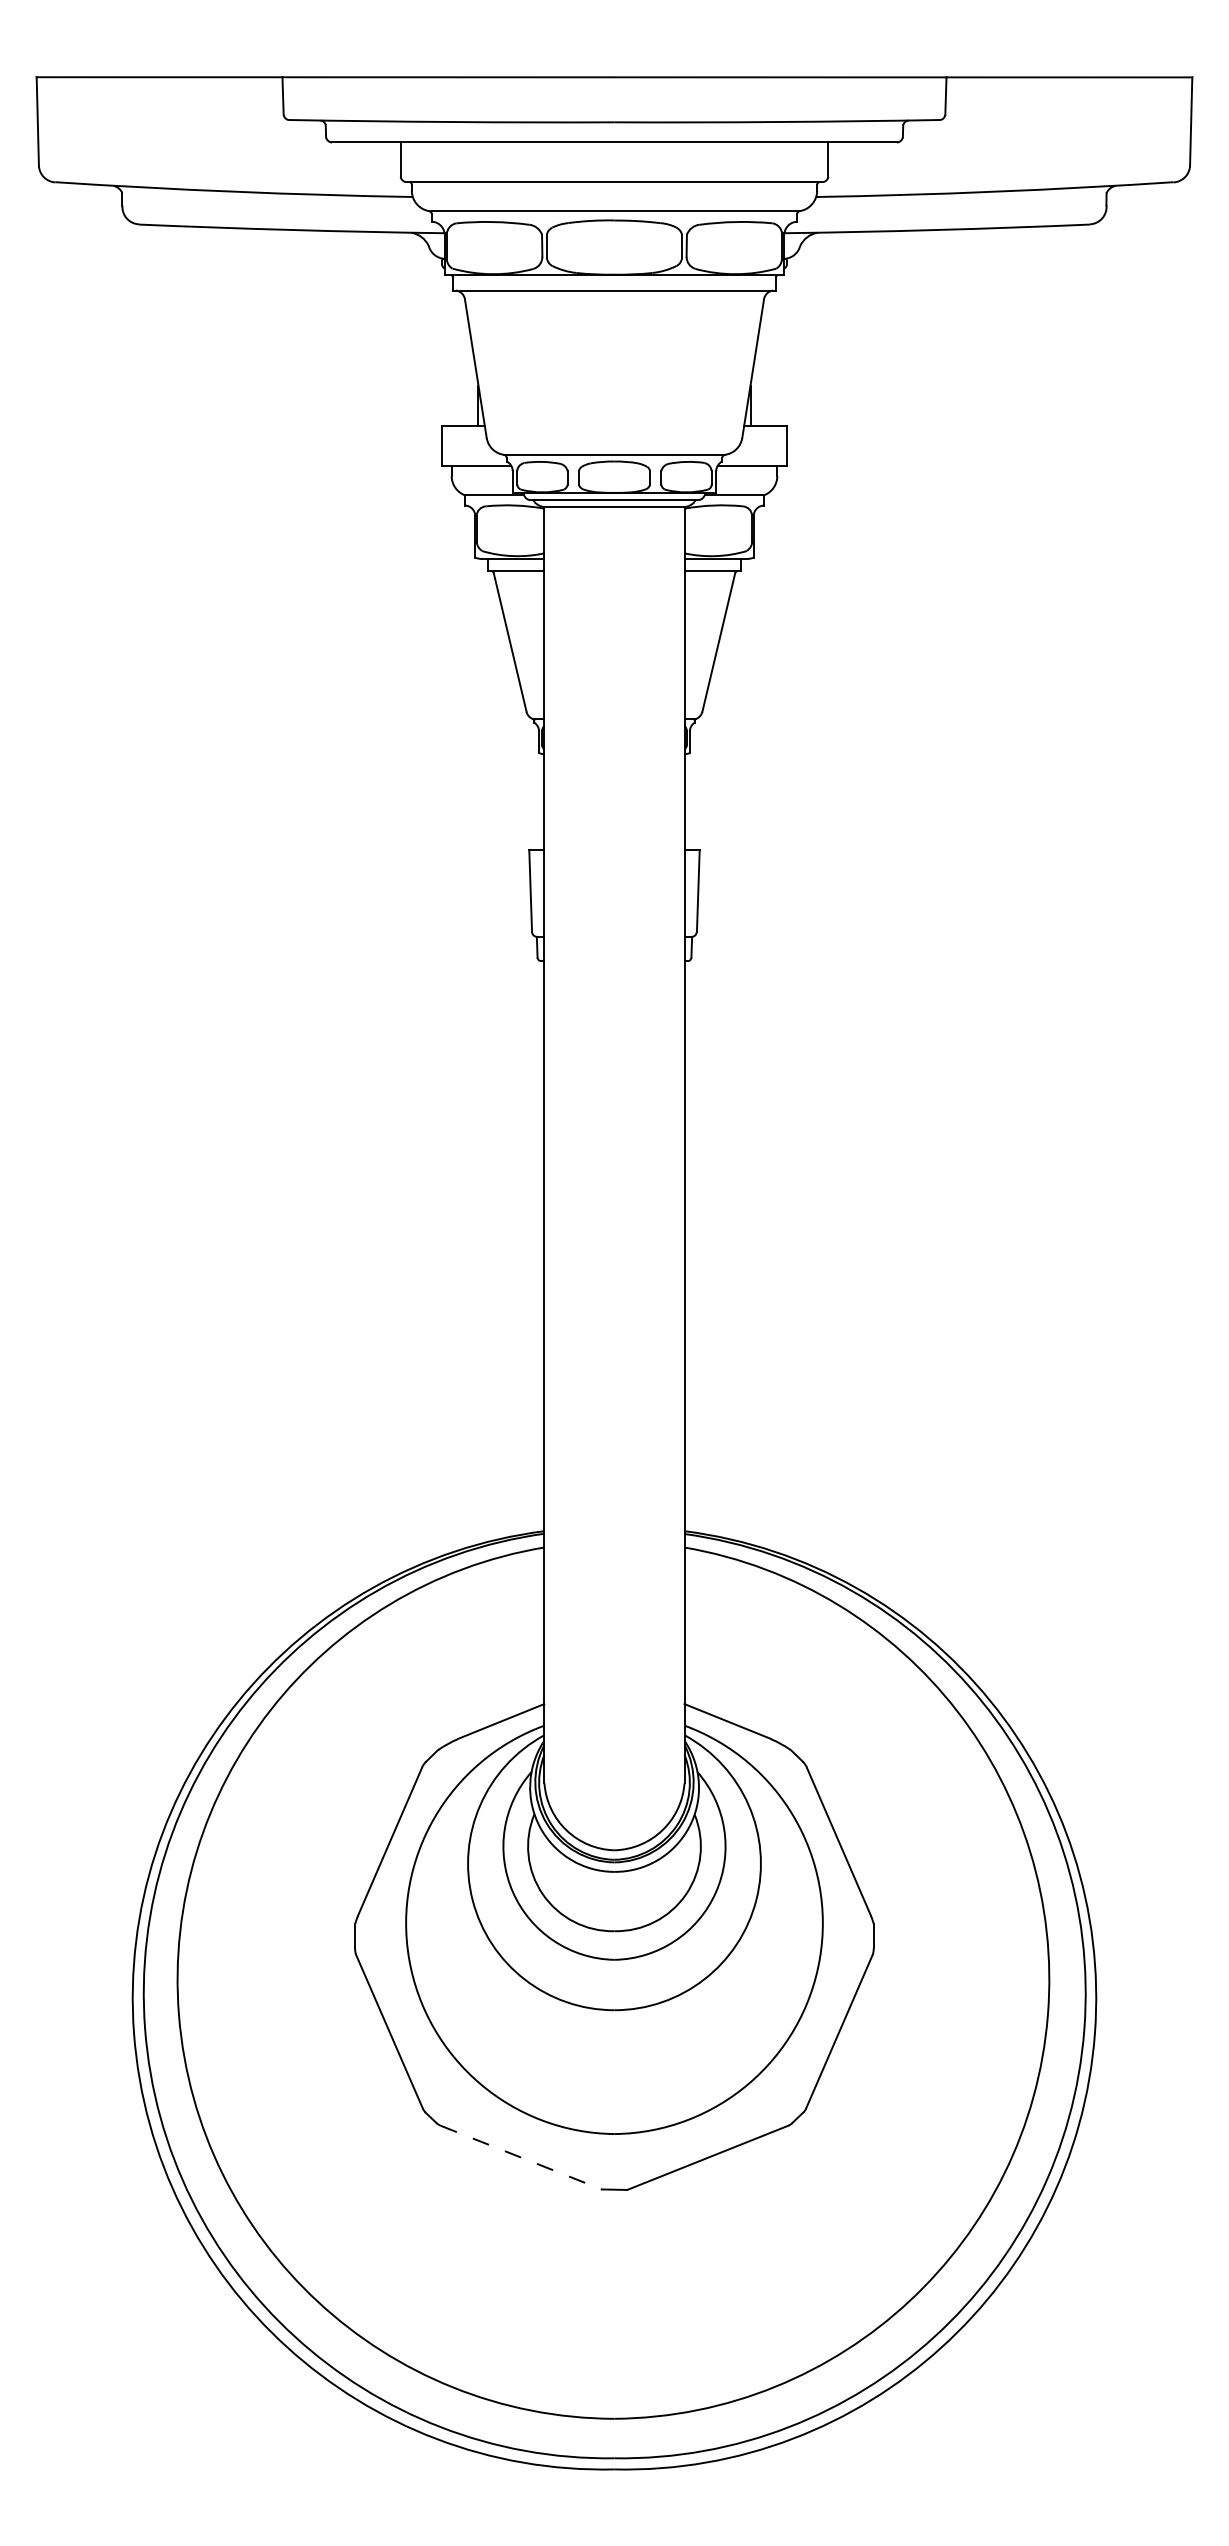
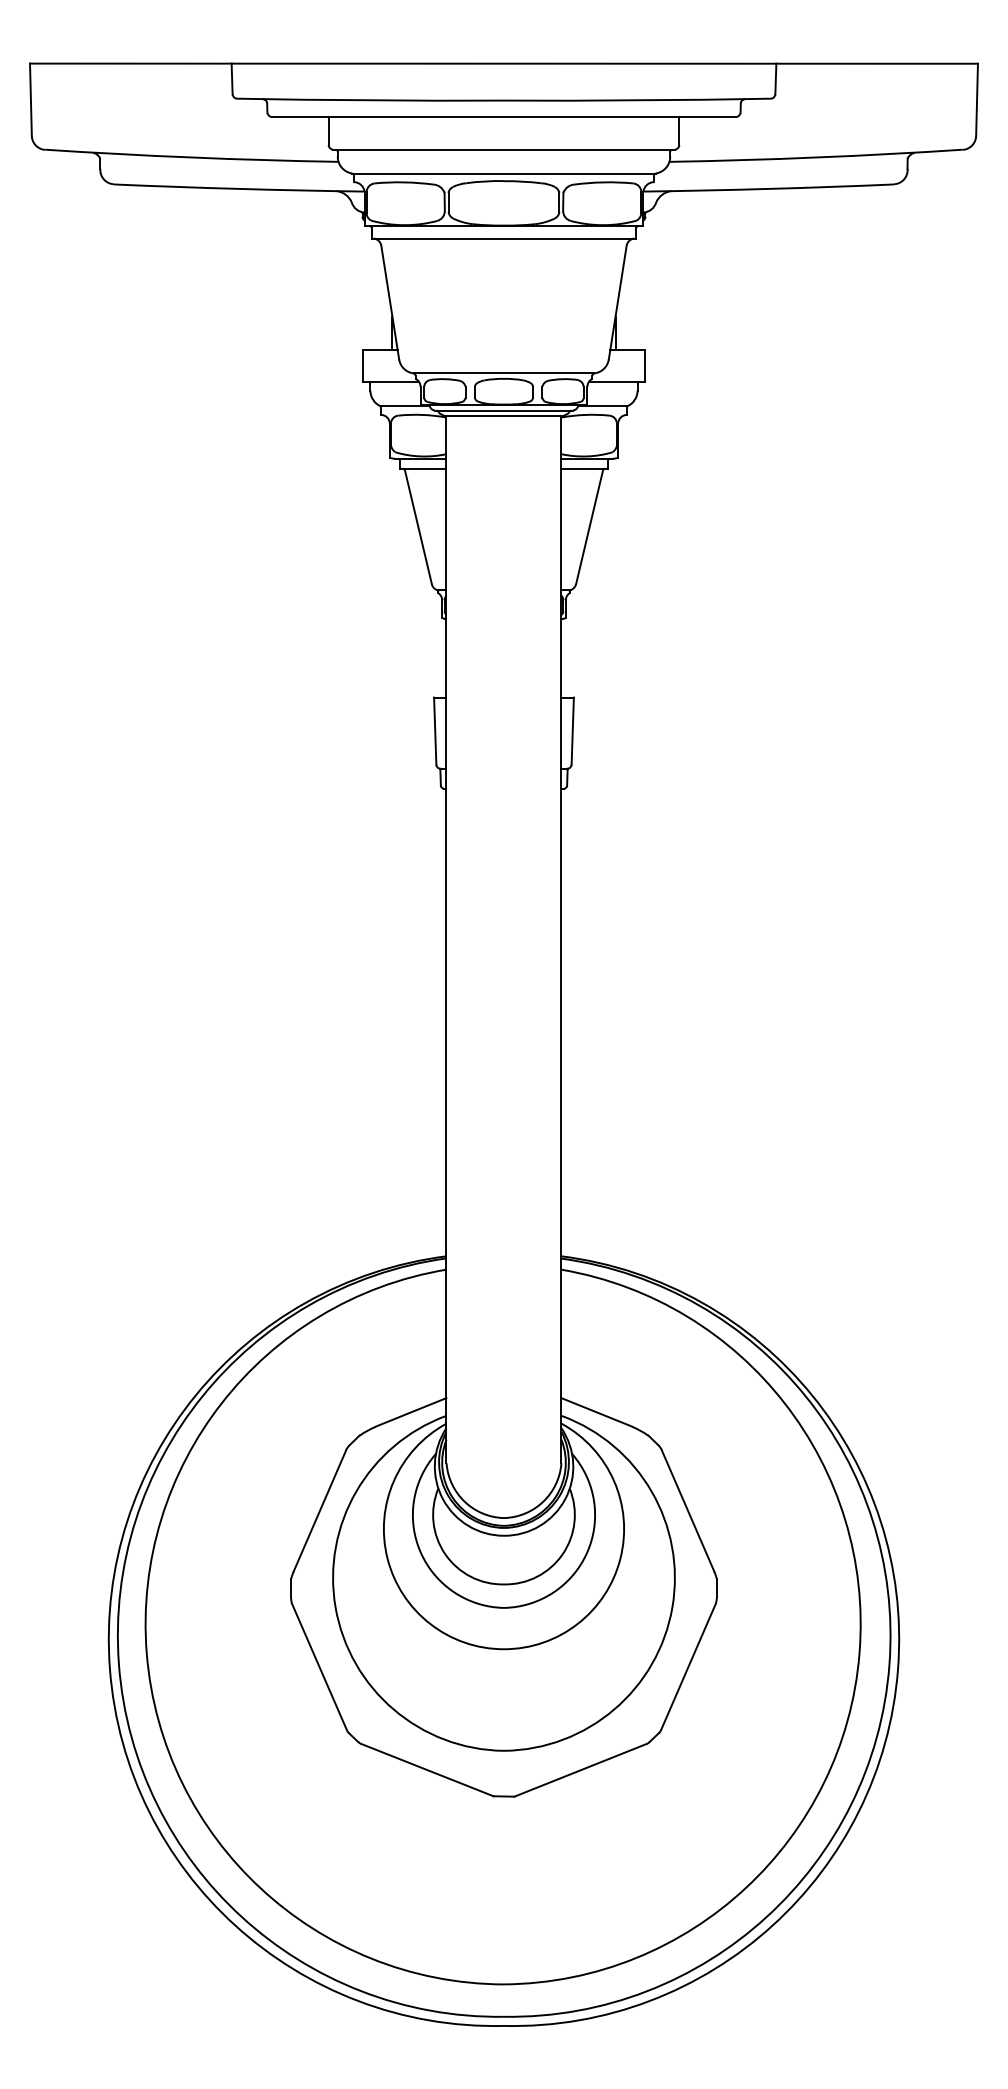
line: (521, 2157) -> (427, 1770), dashed -> solid

